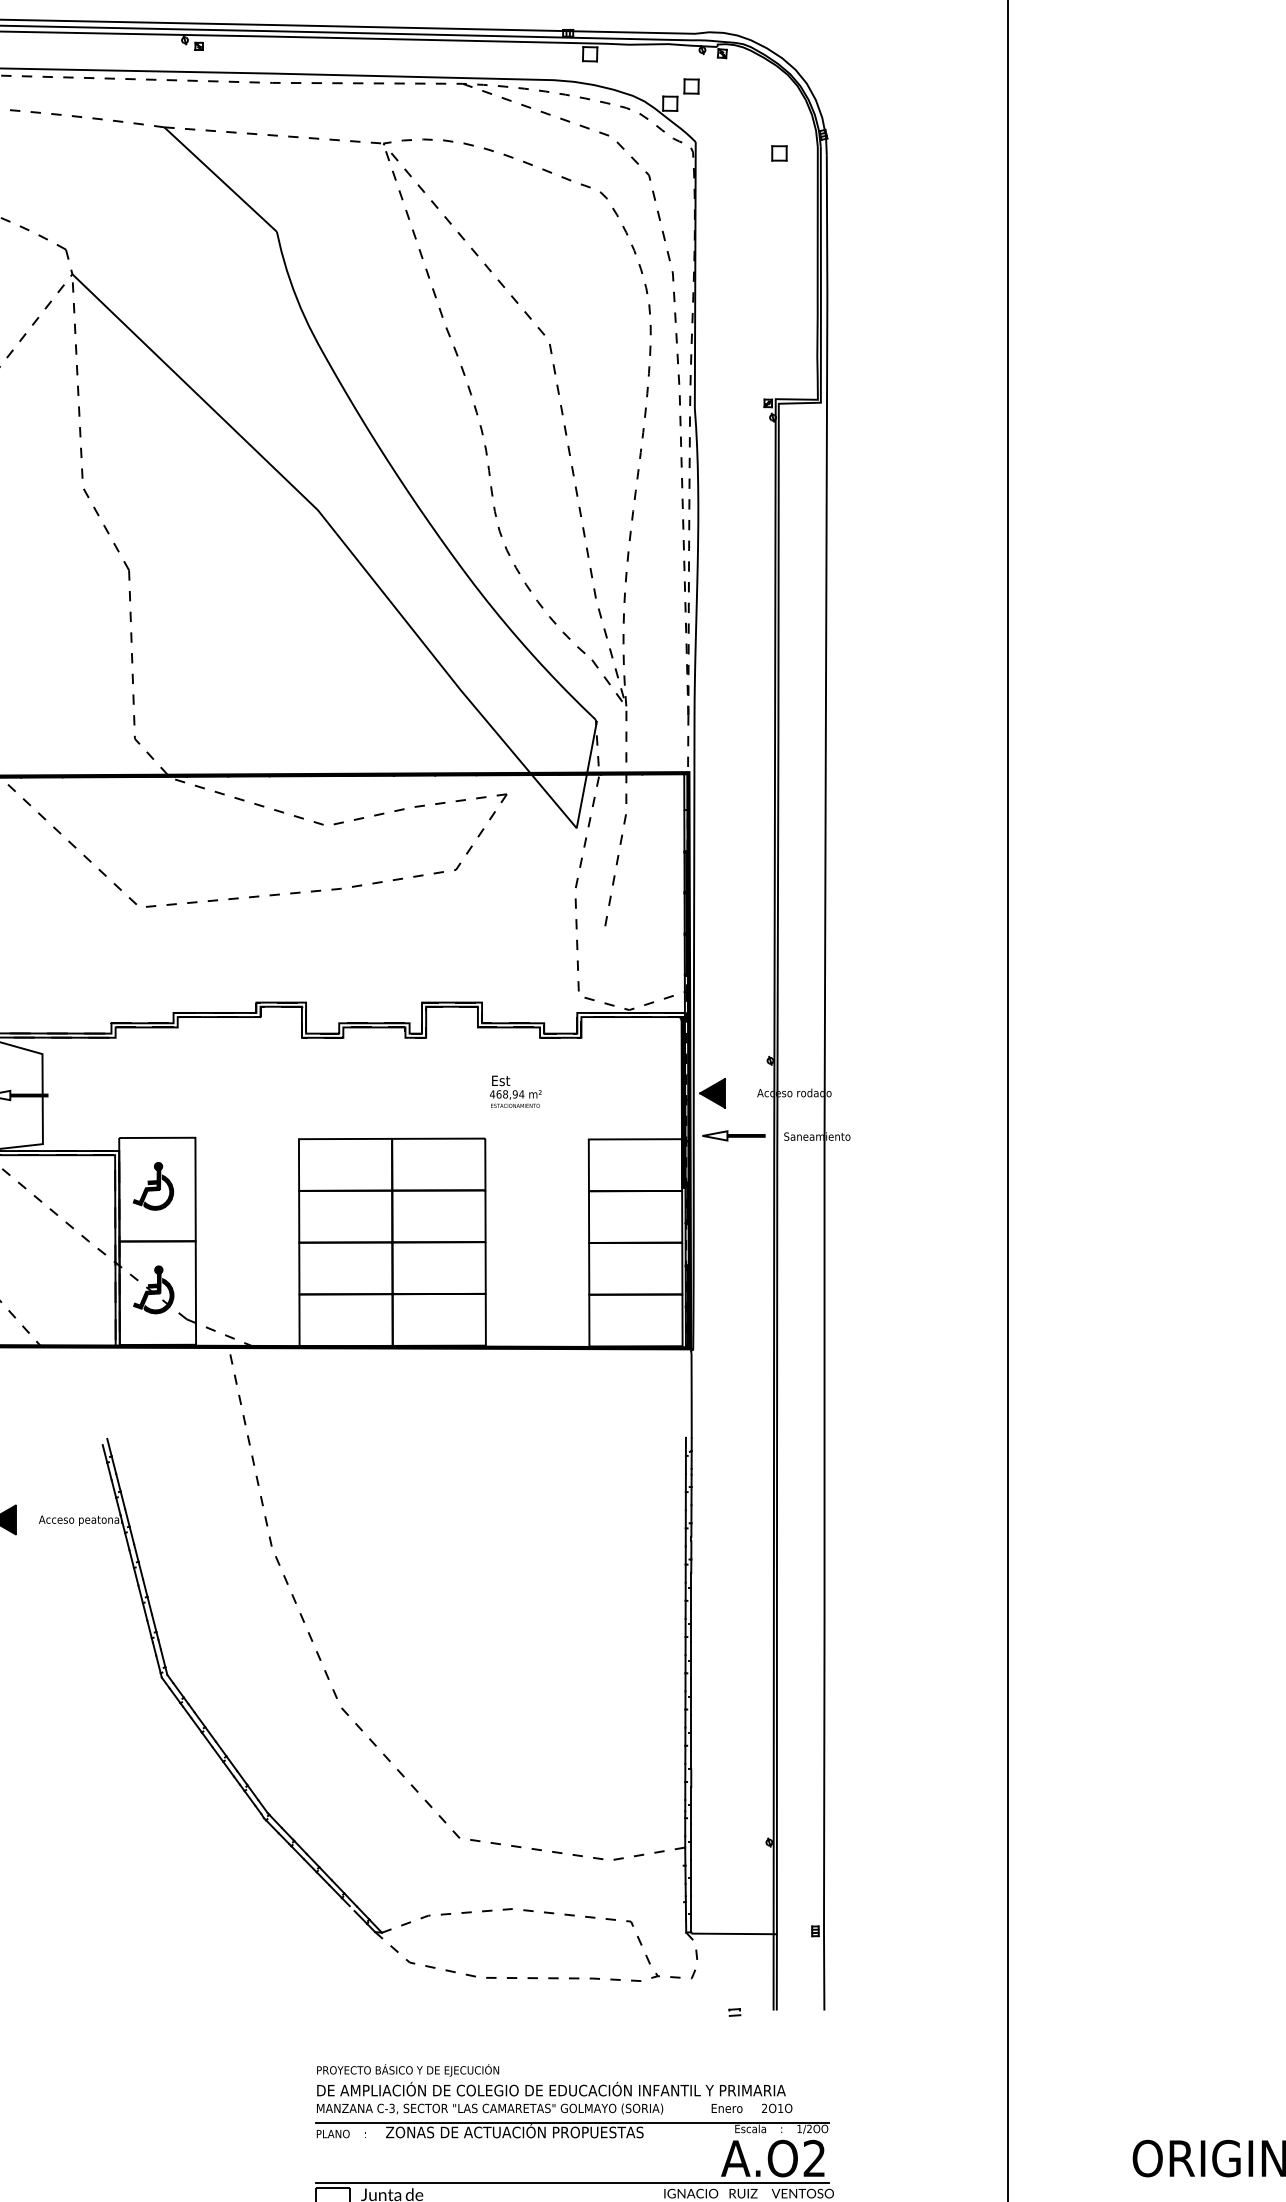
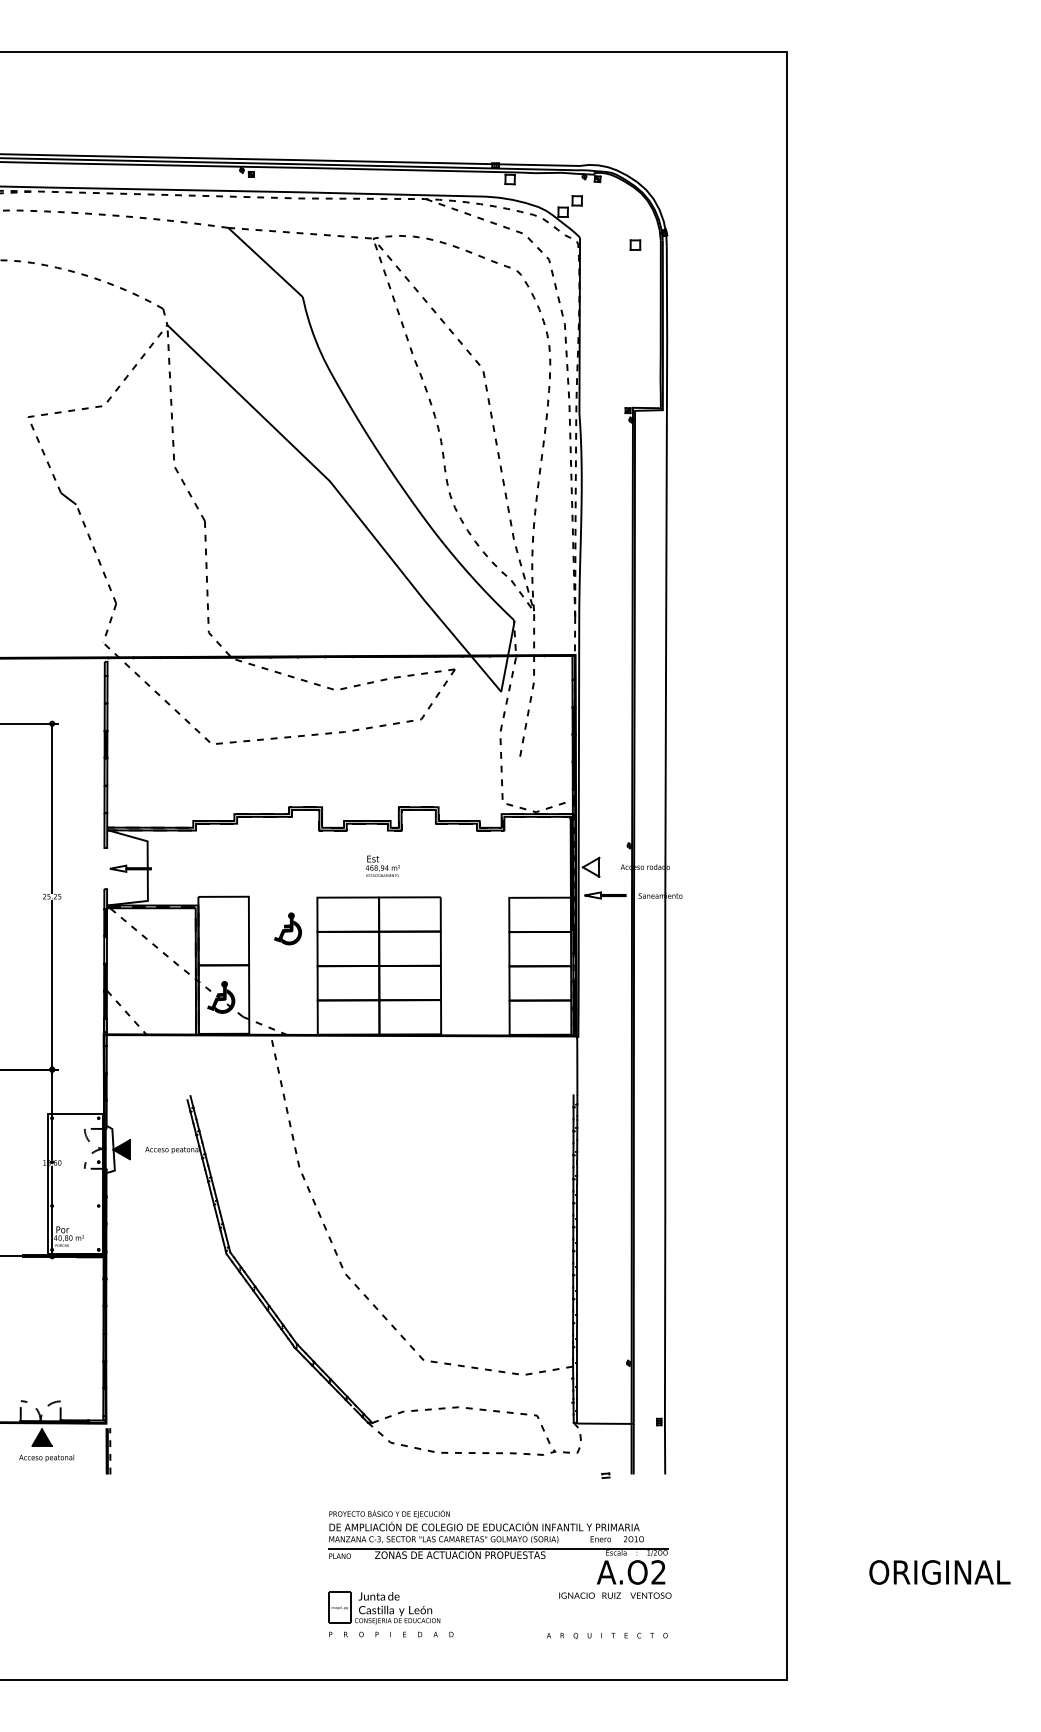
text: (515, 1090) -> (382, 865), moved
fill: (711, 1092) -> (590, 866), removed
part: (152, 1185) -> (287, 928), moved
line: (572, 2182) -> (498, 1588), removed

